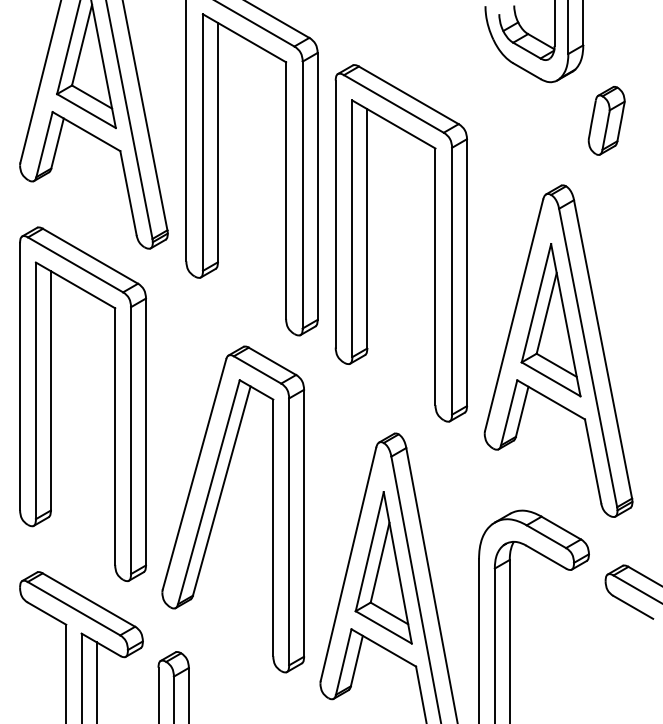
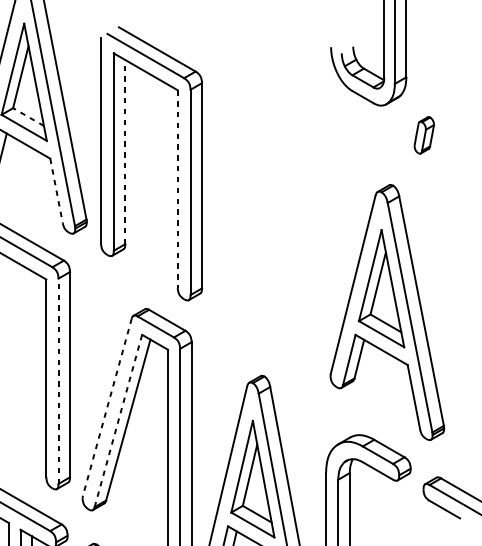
line: (91, 96) -> (28, 116), solid -> dashed
part: (606, 120) -> (424, 135), size x0.7
line: (217, 142) -> (125, 152), solid -> dashed
line: (286, 191) -> (178, 189), solid -> dashed
line: (128, 193) -> (56, 191), solid -> dashed
part: (367, 243) -> (240, 229), removed
line: (131, 440) -> (58, 381), solid -> dashed
line: (194, 474) -> (107, 407), solid -> dashed
line: (209, 491) -> (118, 420), solid -> dashed

